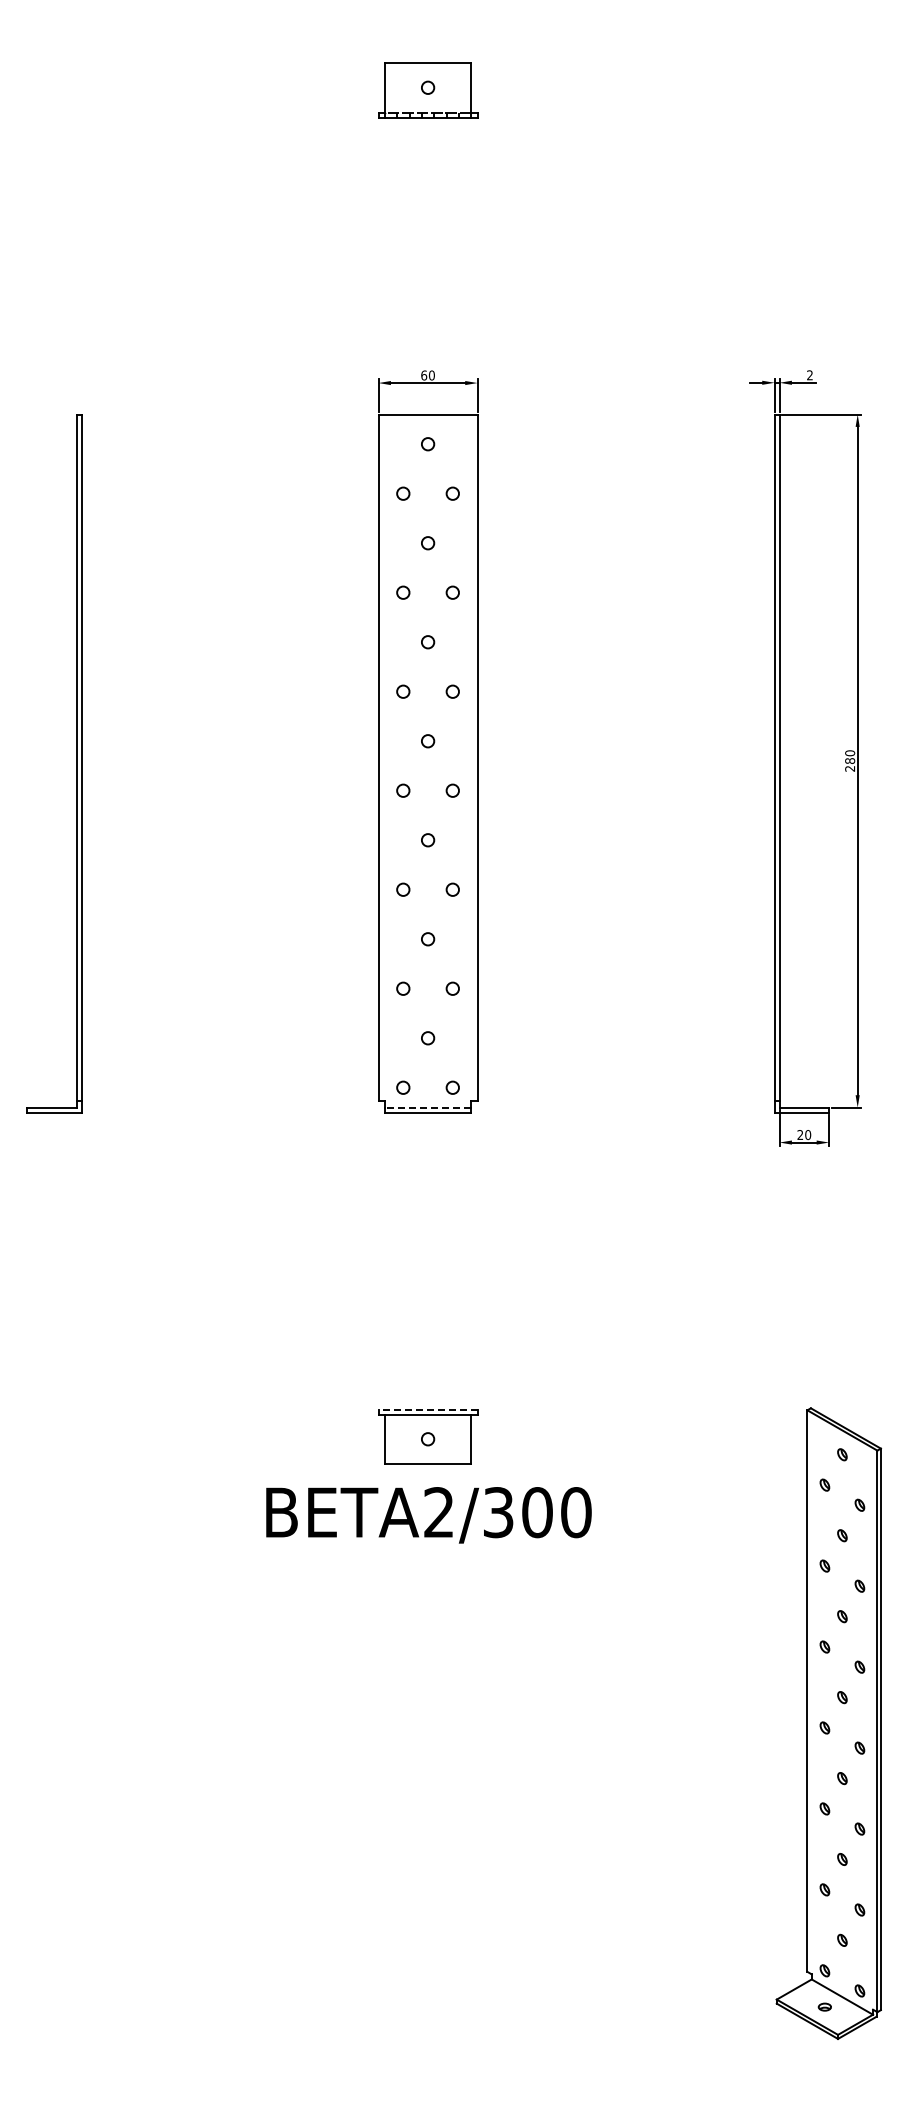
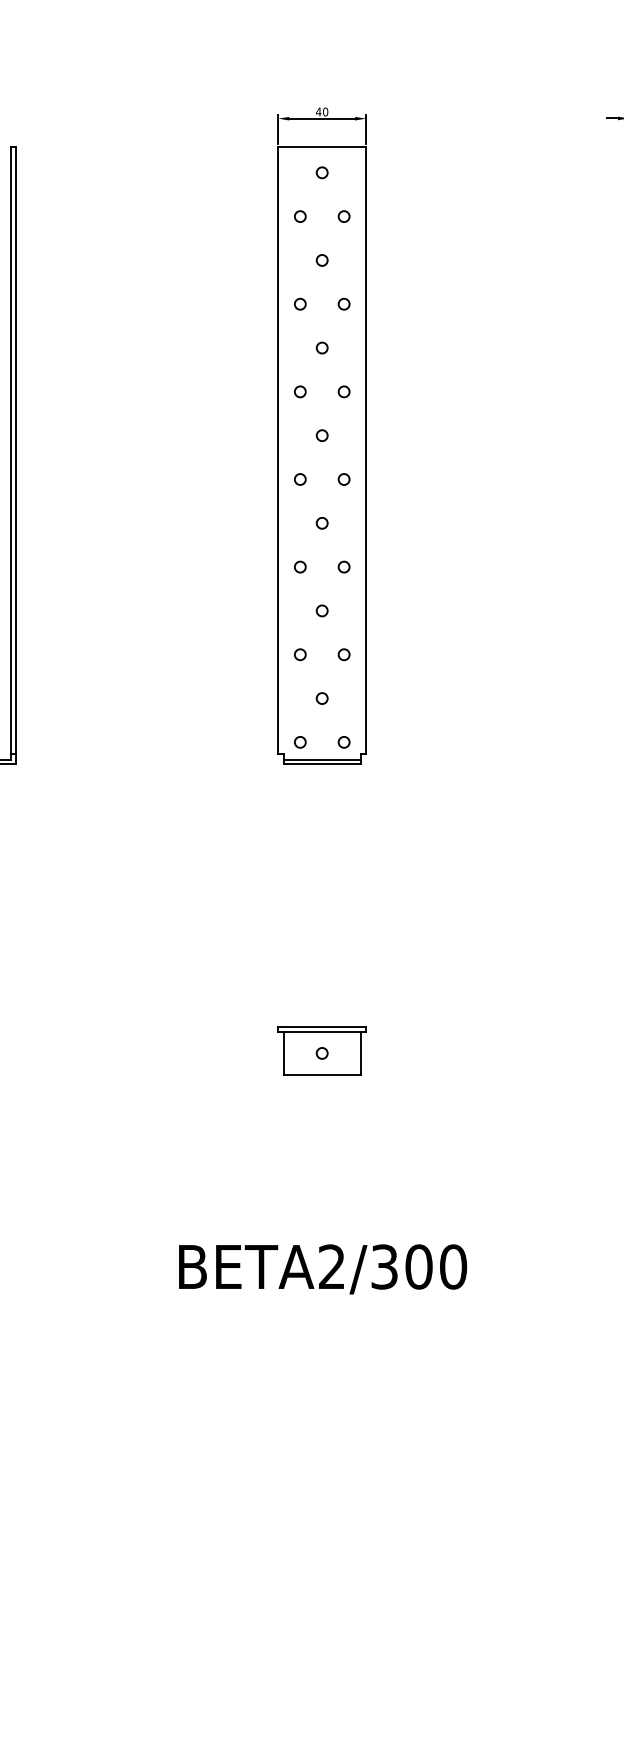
text: (423, 375) -> (318, 111), 60 -> 40
line: (427, 1107) -> (321, 759), dashed -> solid
line: (428, 1409) -> (322, 1027), dashed -> solid
text: (428, 1515) -> (322, 1269), moved

